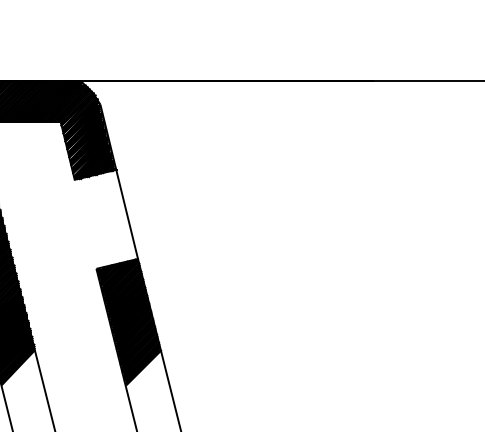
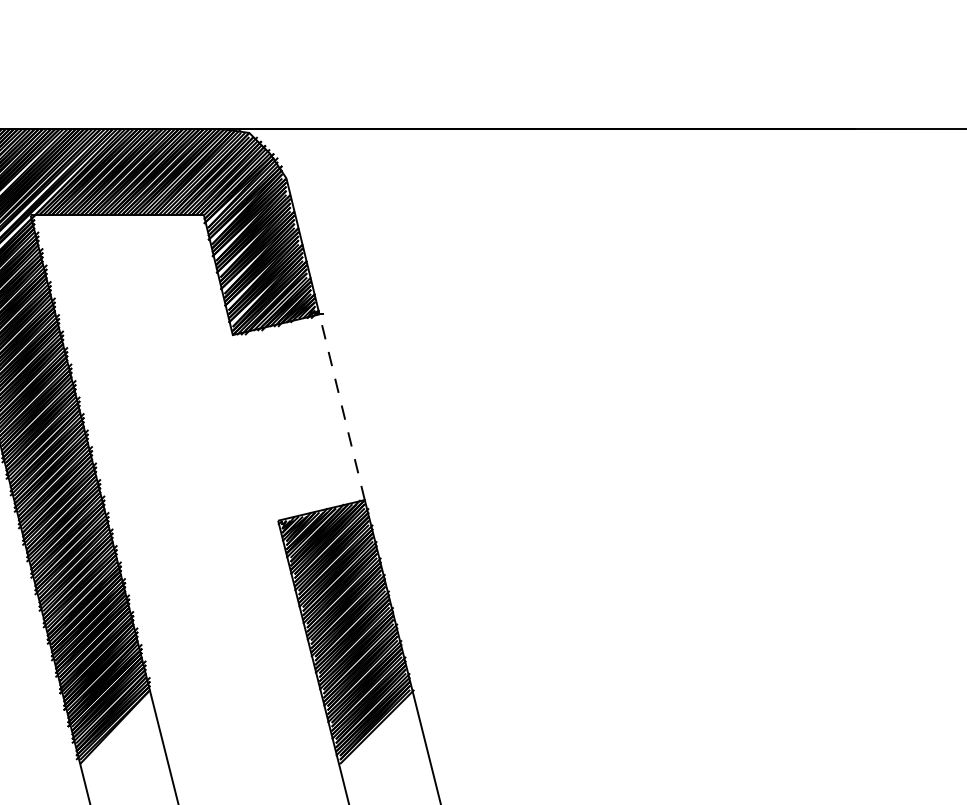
line: (127, 214) -> (342, 407), solid -> dashed

